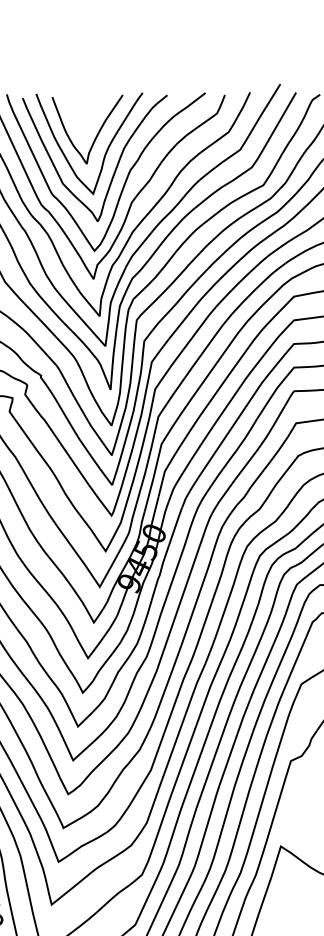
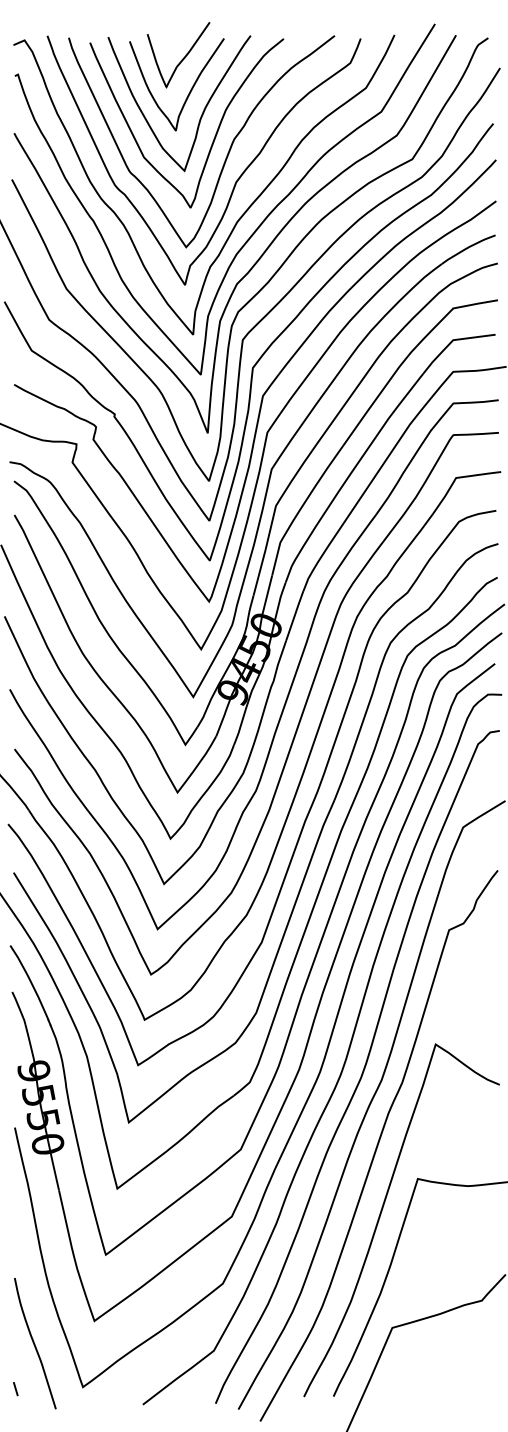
curve: (91, 109) -> (182, 58), added

